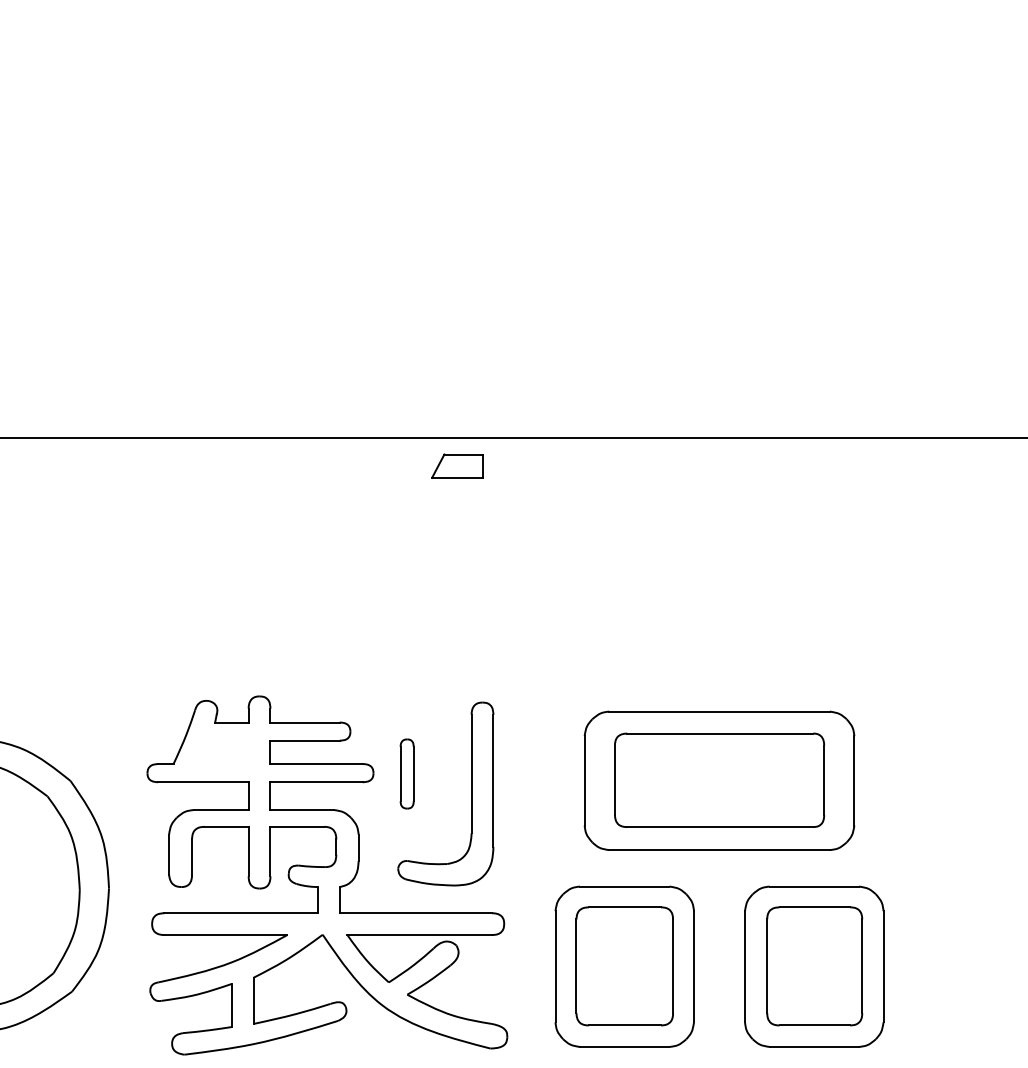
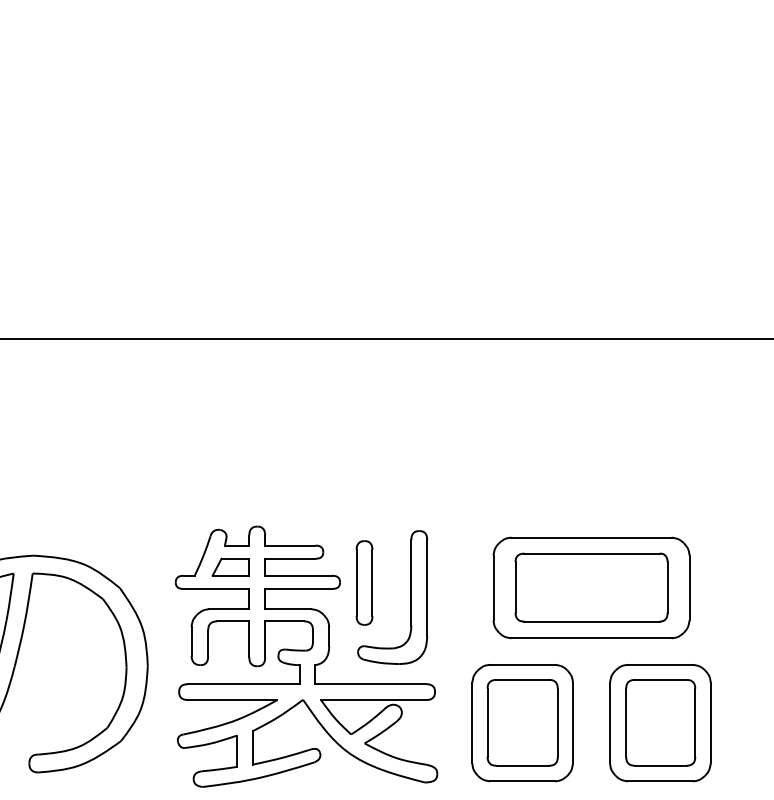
part: (456, 465) -> (230, 566), moved
part: (407, 773) -> (364, 582), size x1.67

